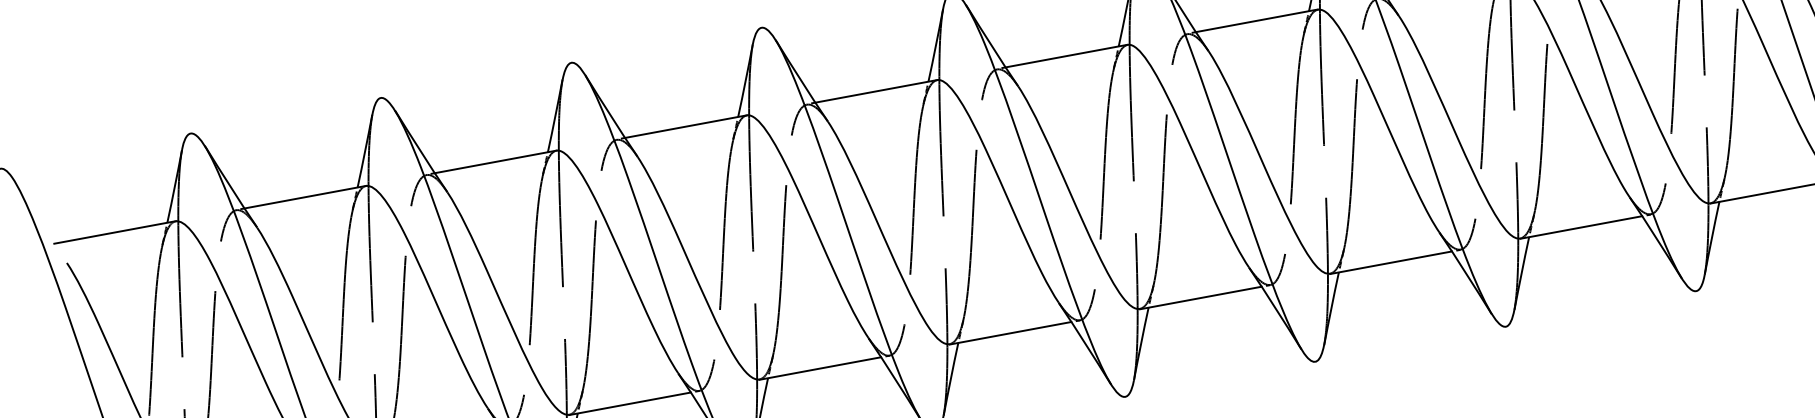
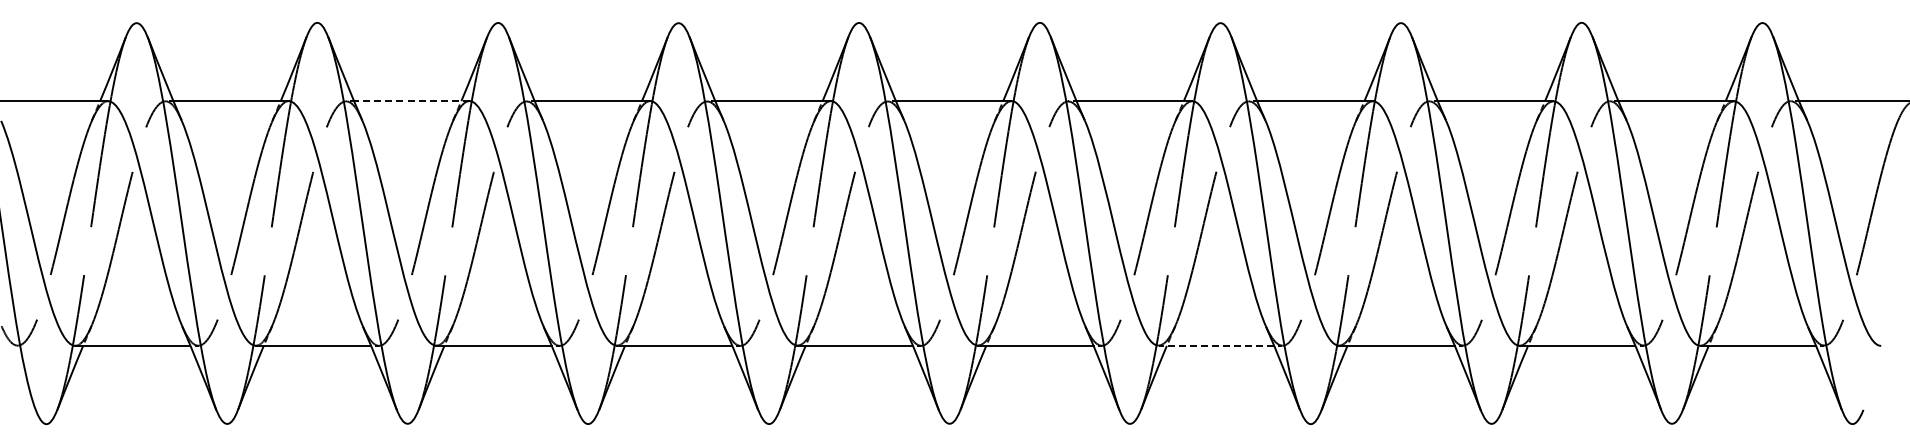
line: (495, 162) -> (411, 101), solid -> dashed
line: (1391, 262) -> (1216, 345), solid -> dashed

